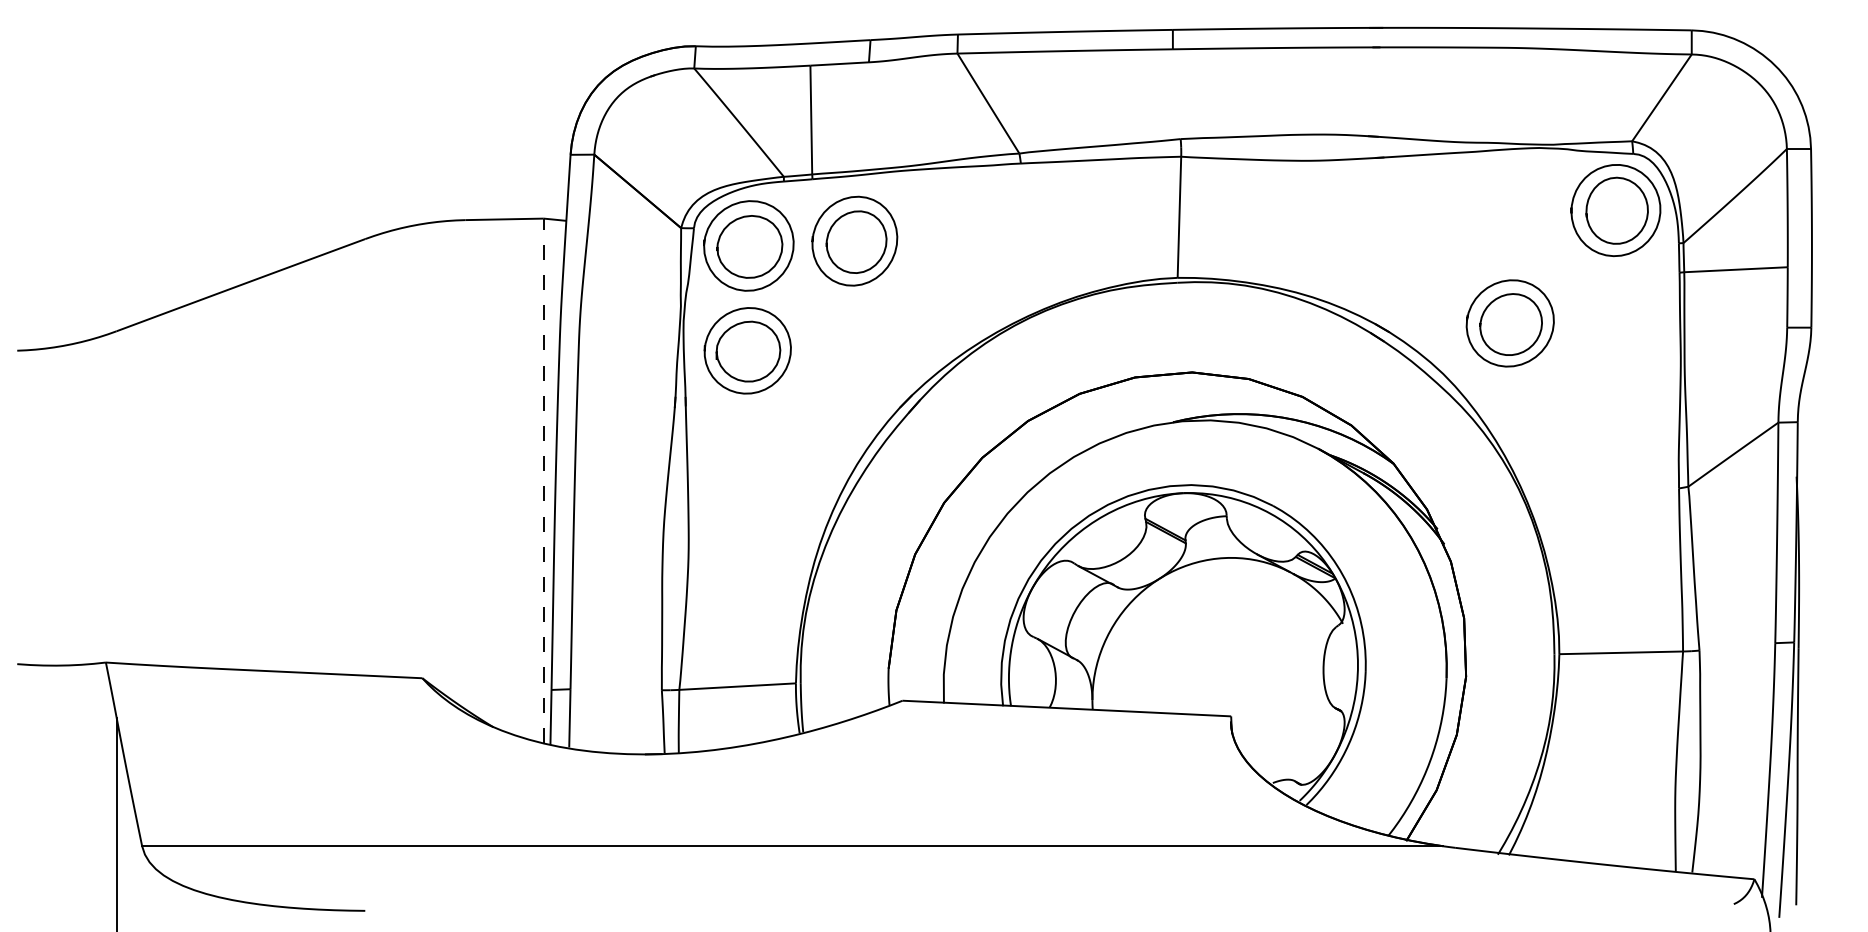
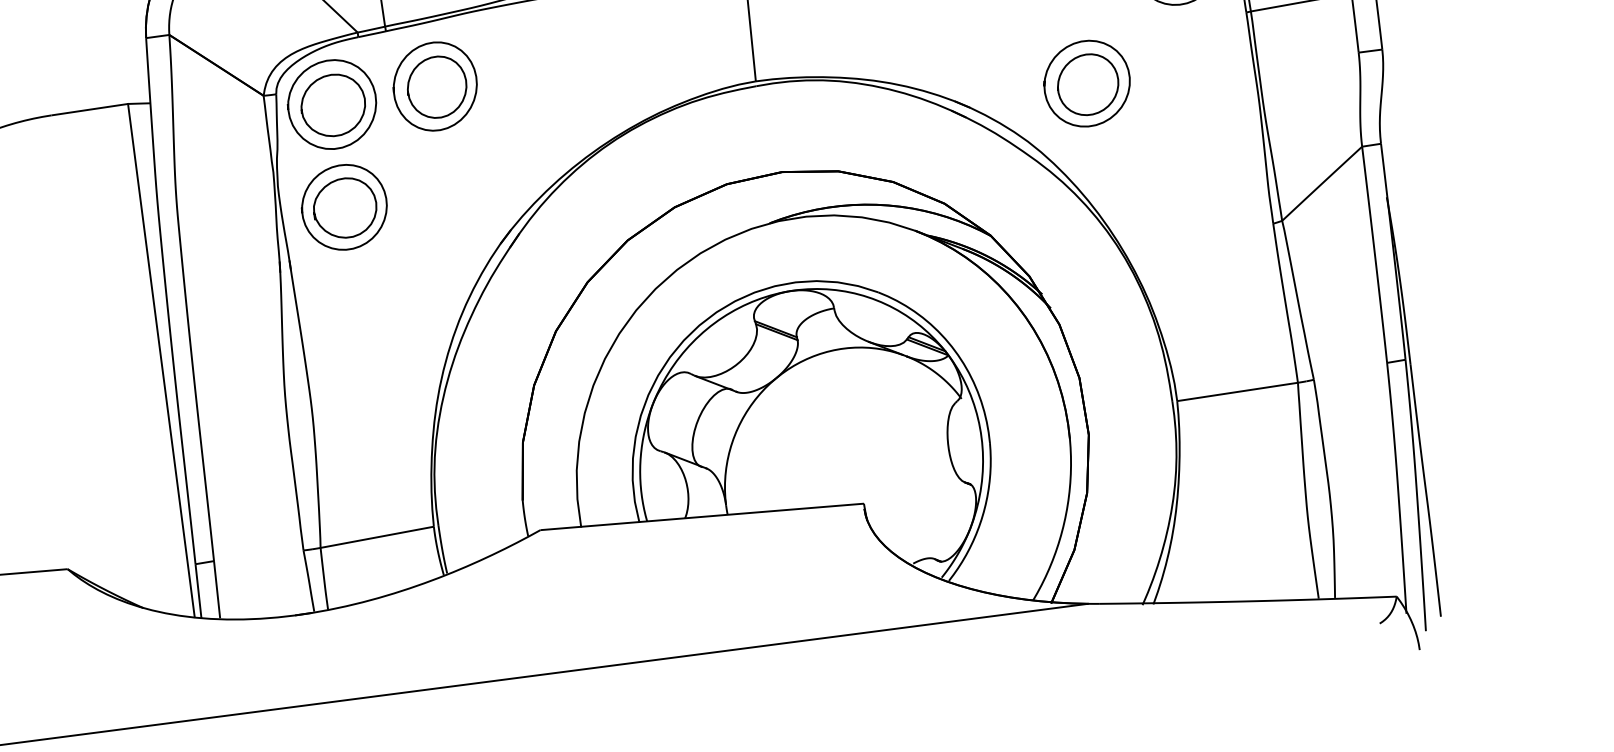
line: (543, 480) -> (161, 360), dashed -> solid

